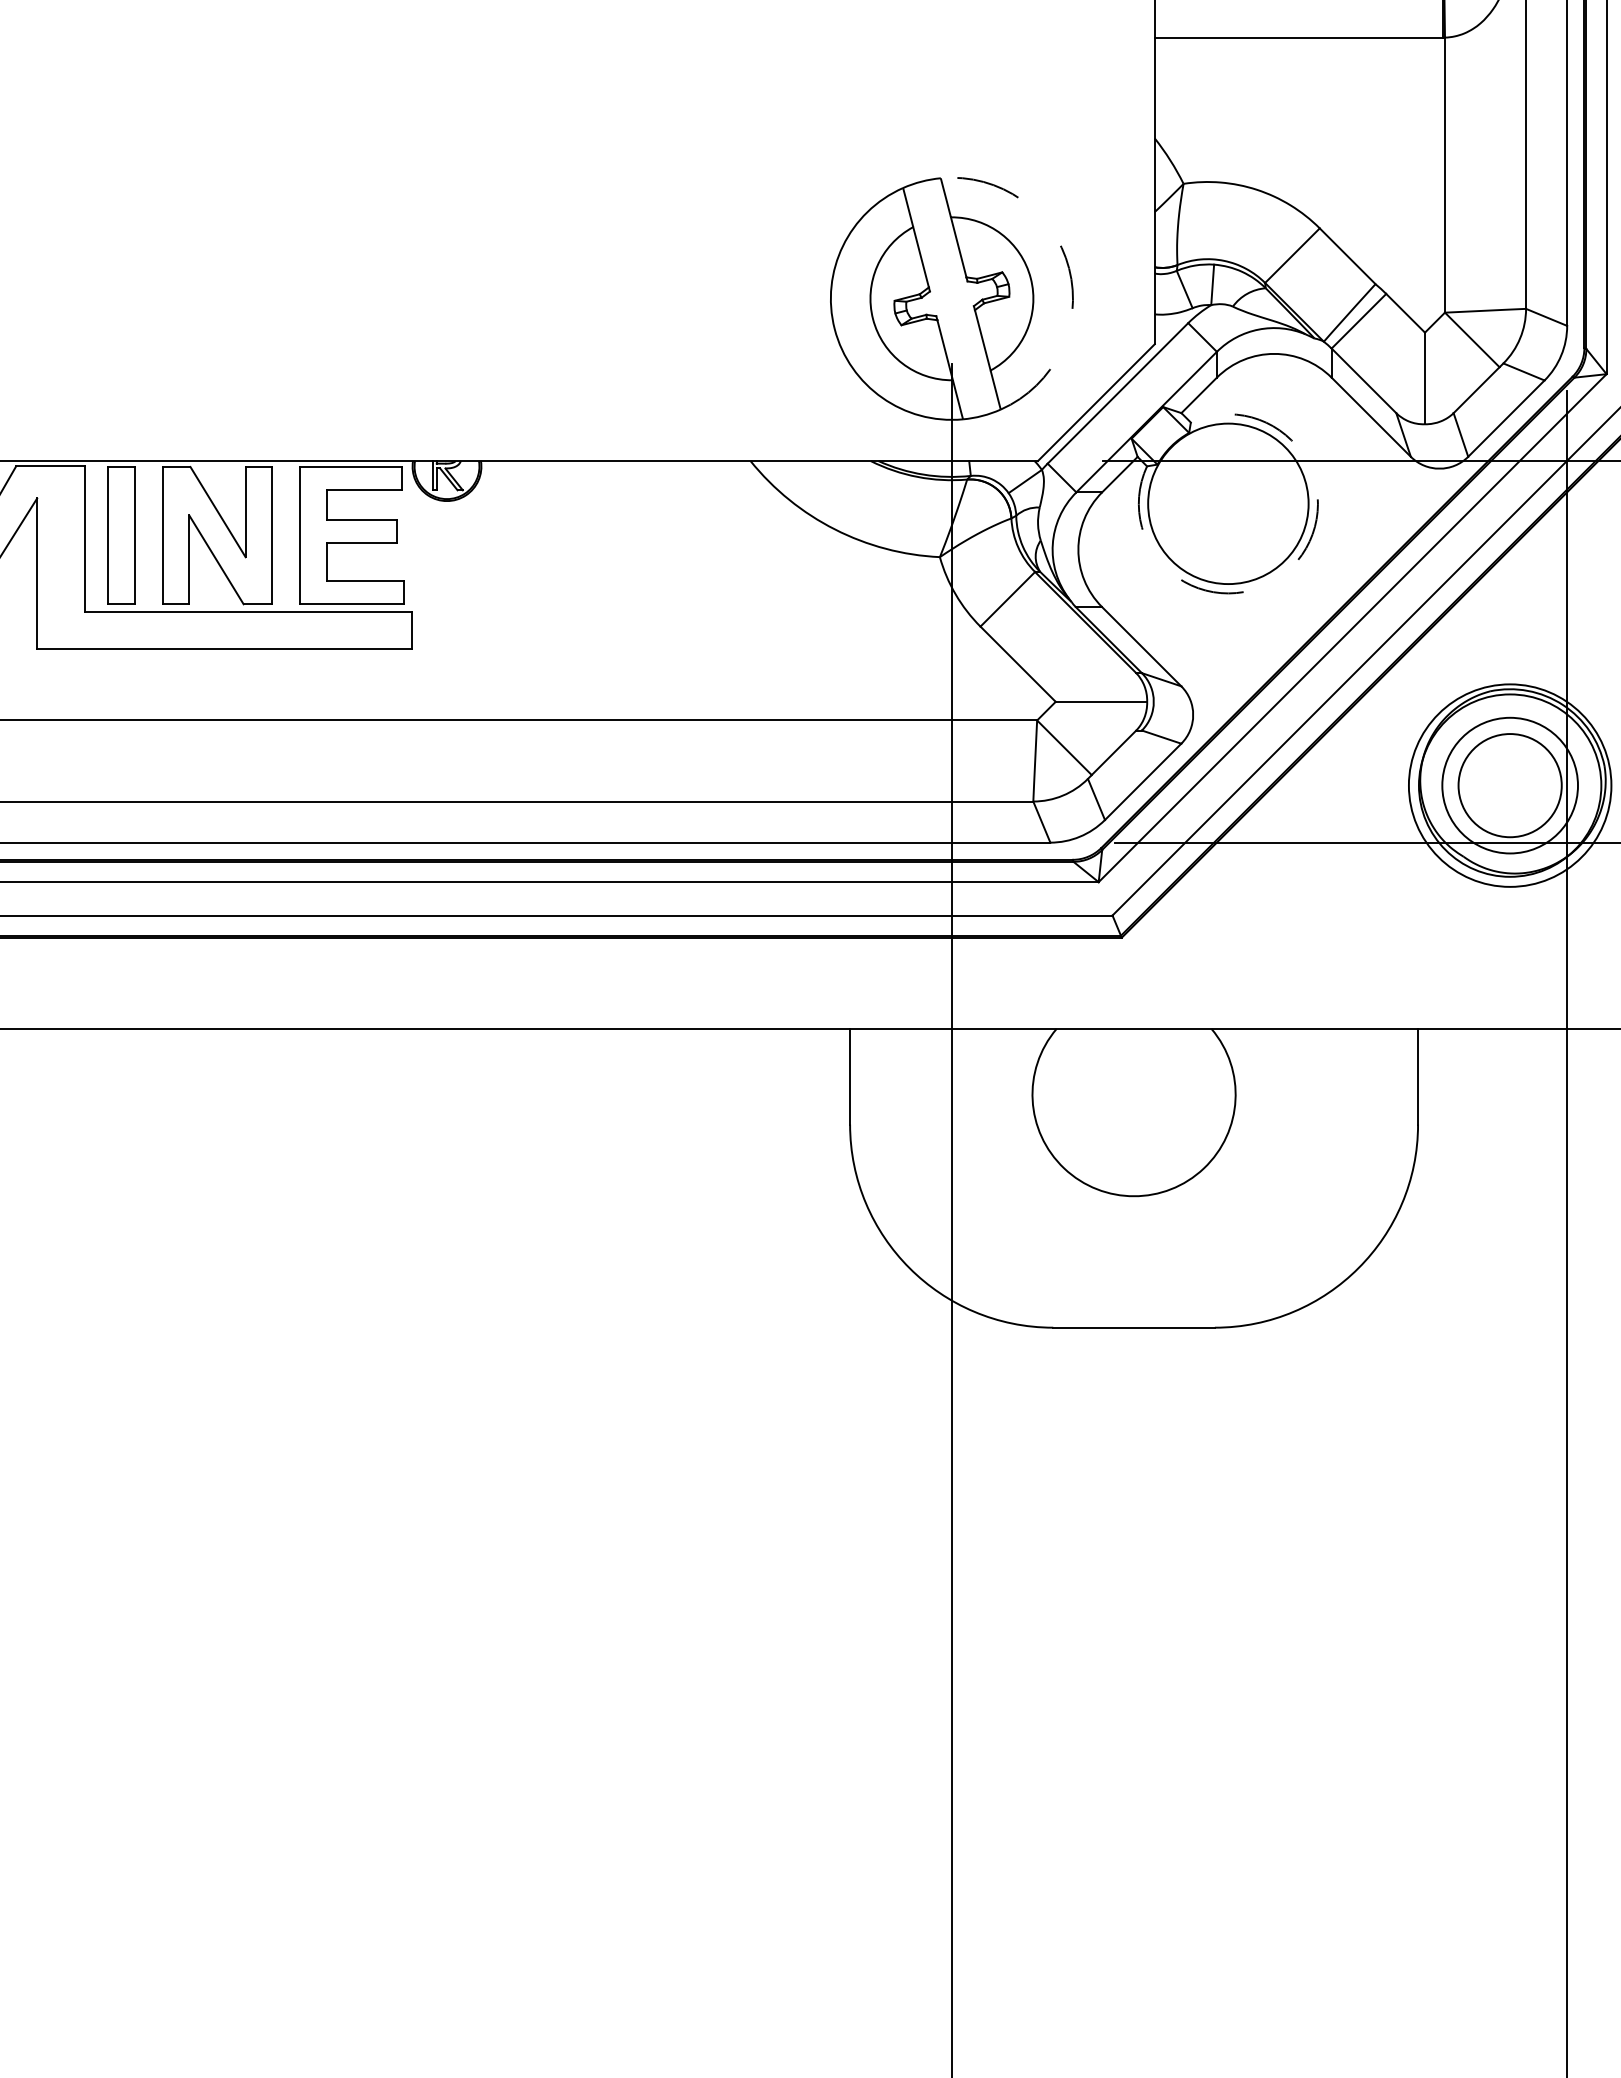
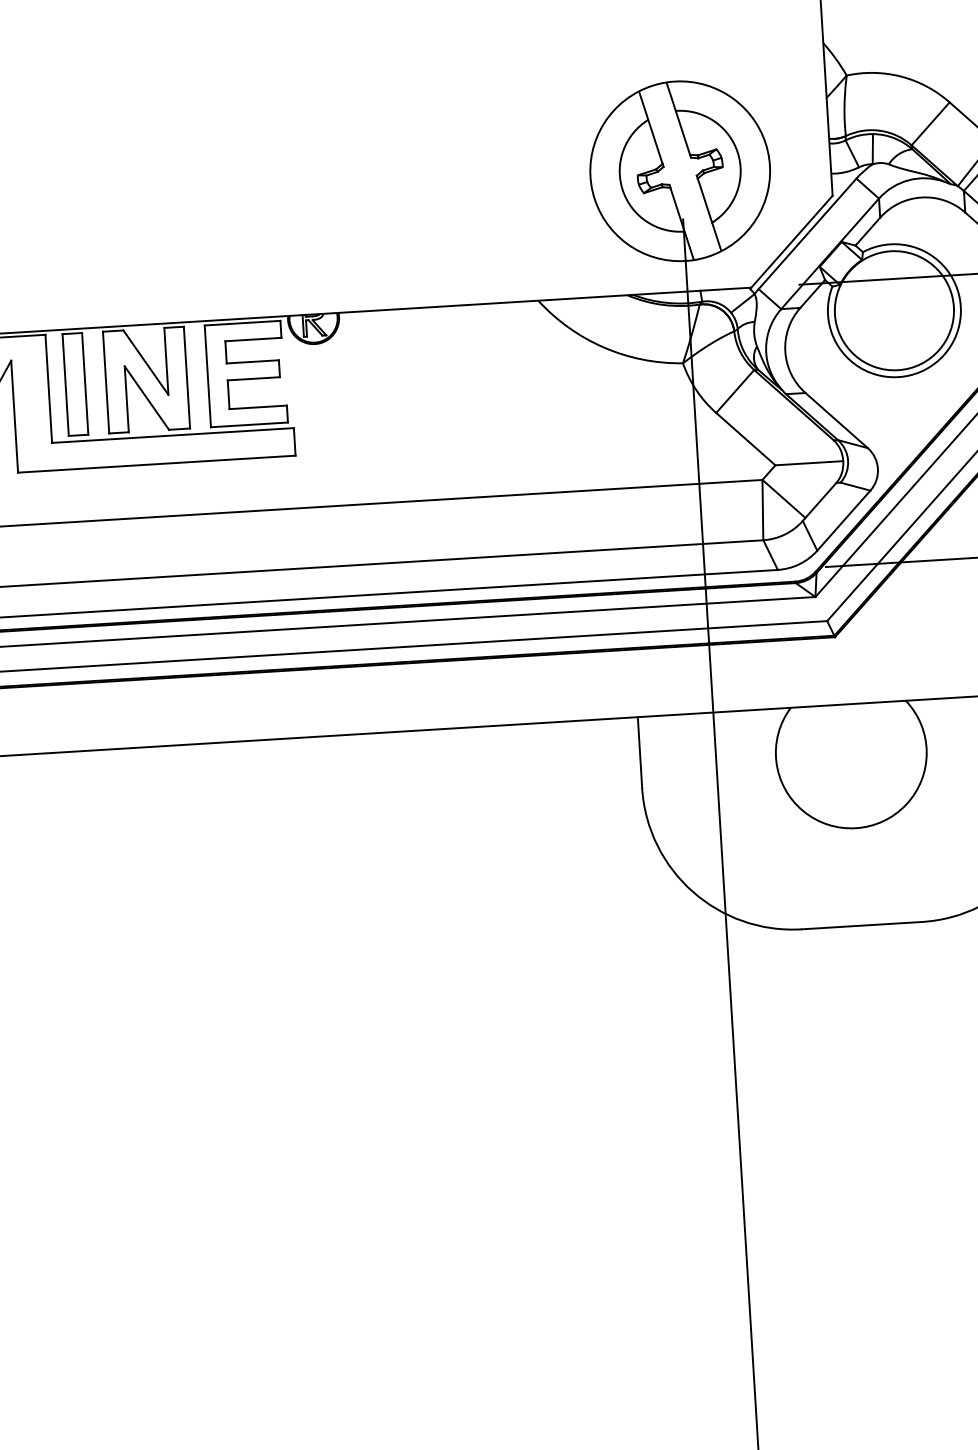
arc: (1069, 268) -> (765, 143), dashed -> solid
arc: (1291, 567) -> (944, 355), dashed -> solid

